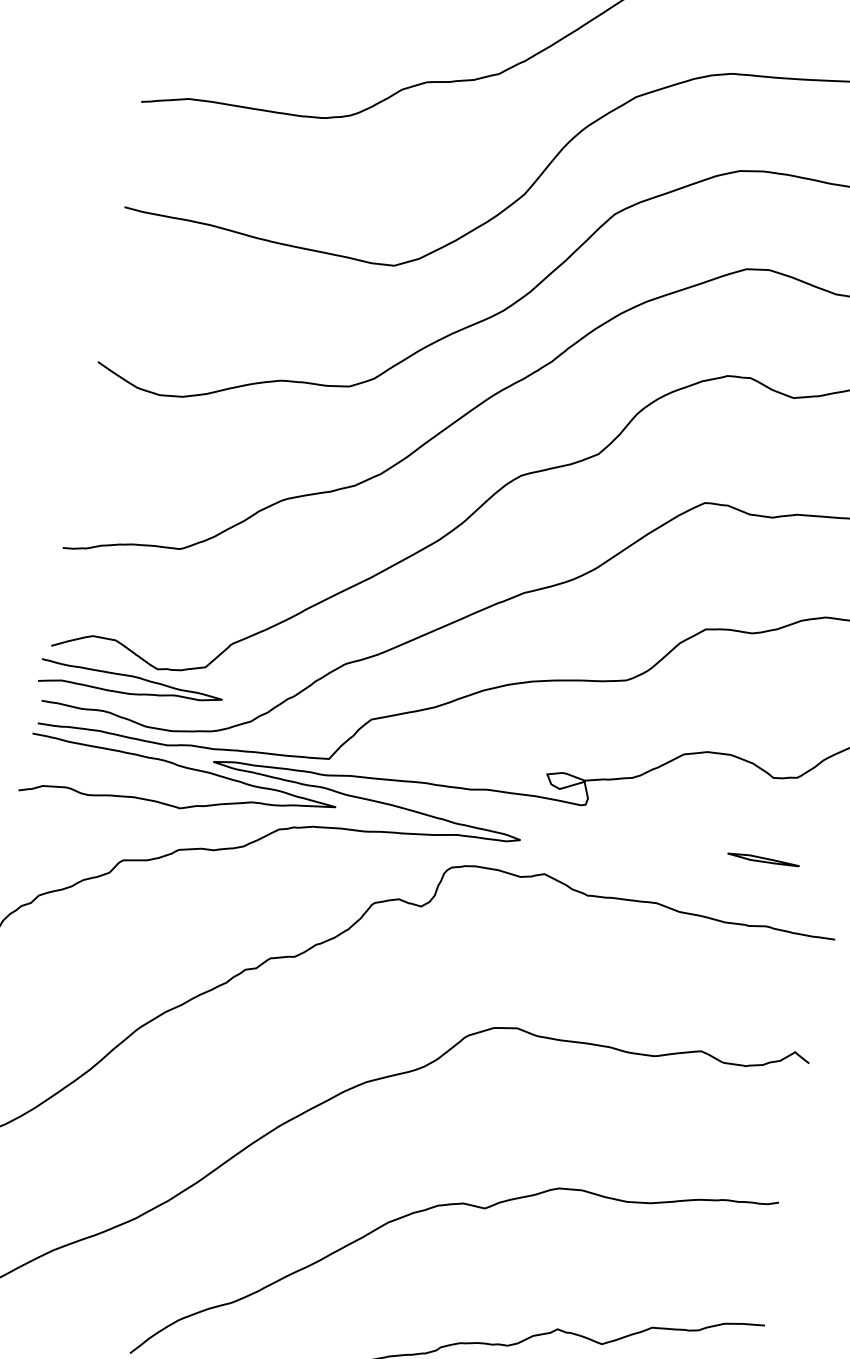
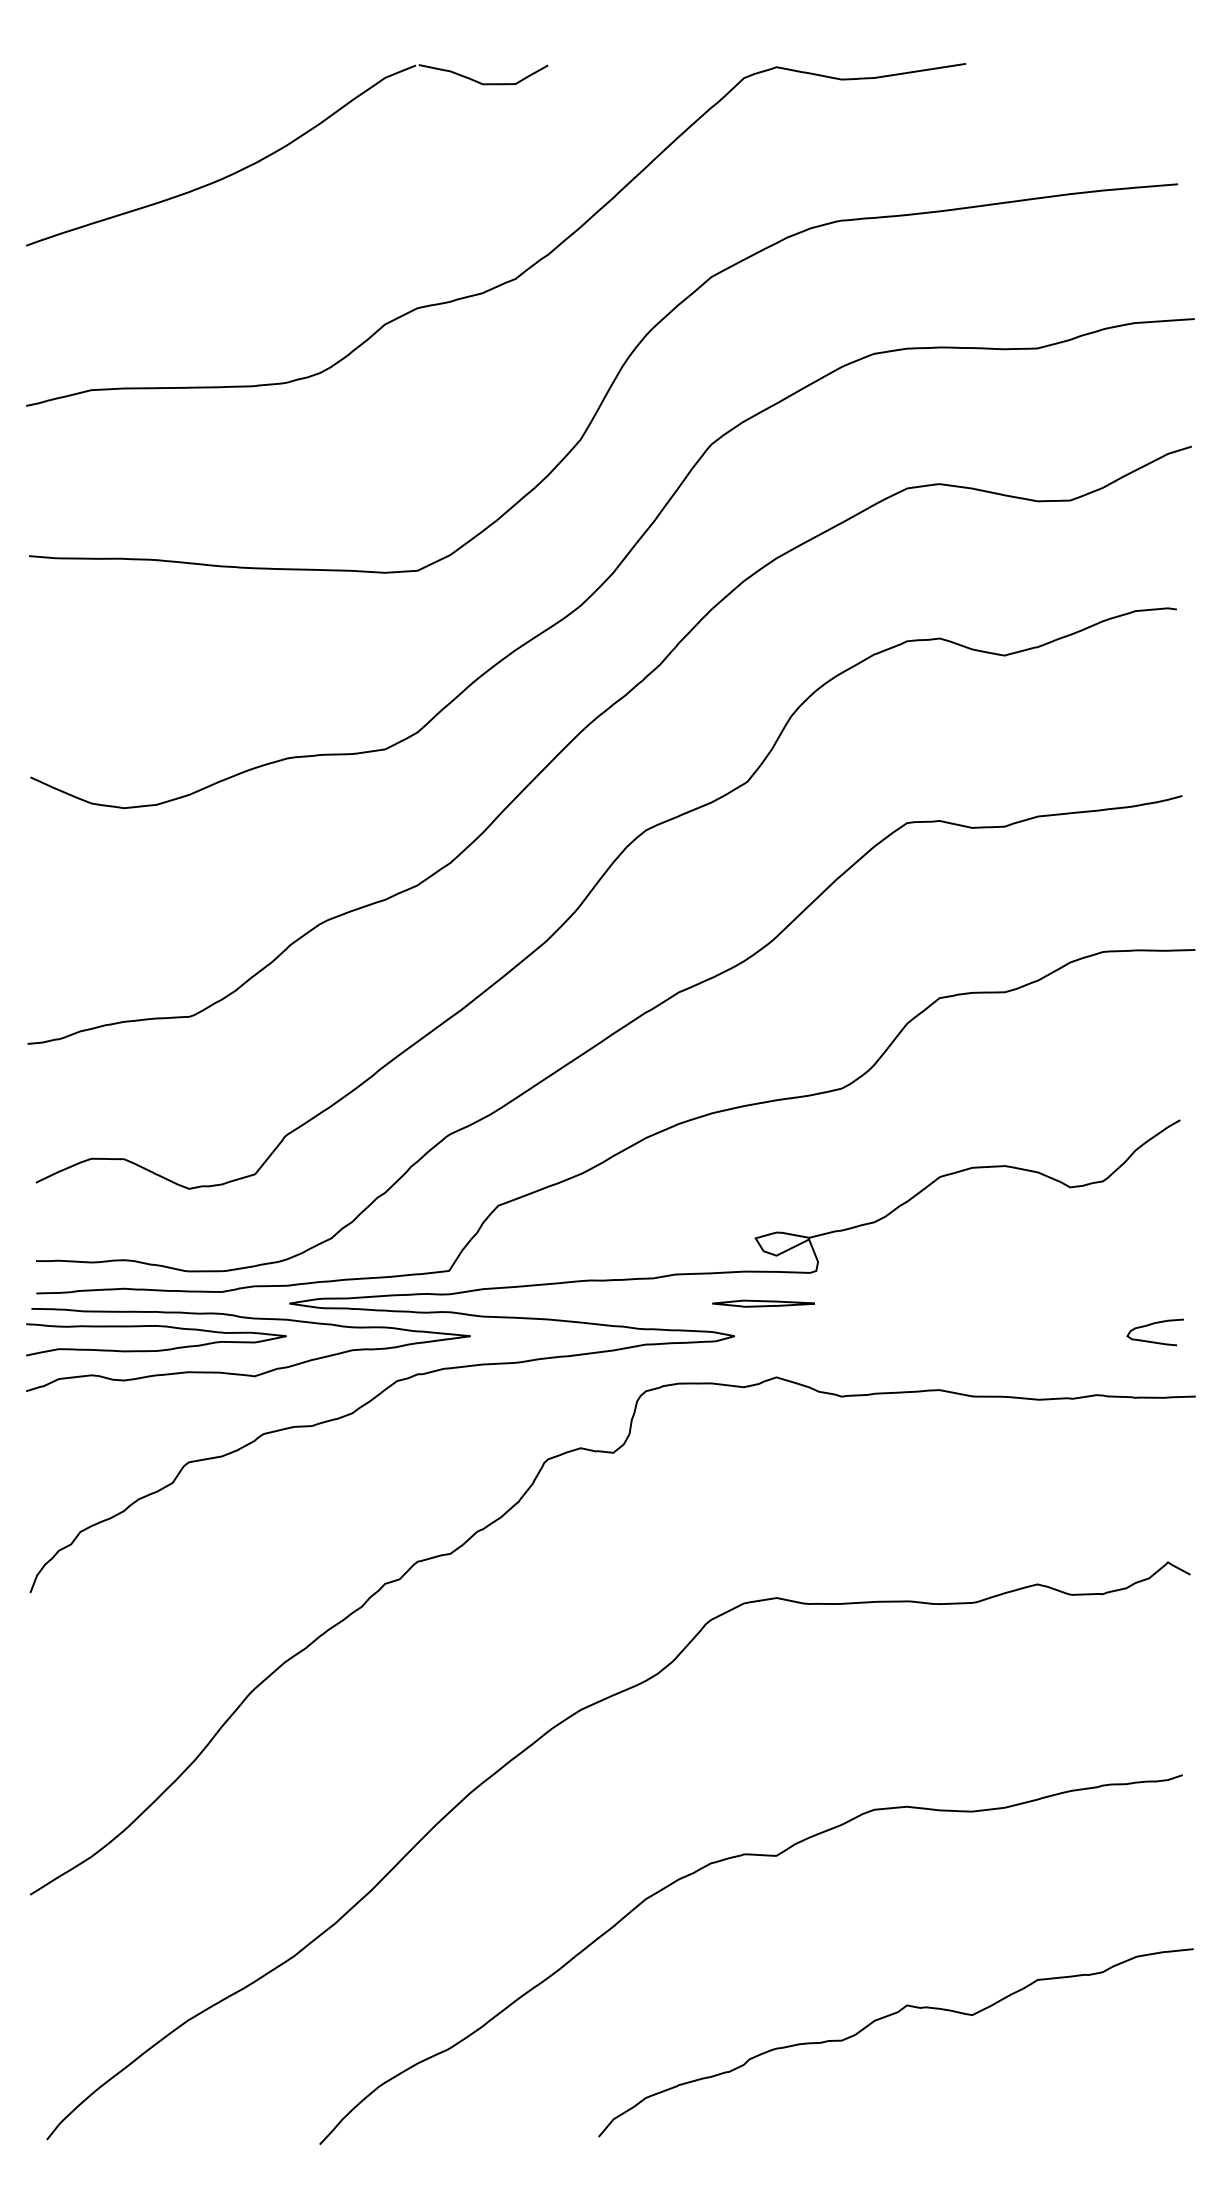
curve: (131, 693) -> (158, 1349), moved
part: (763, 859) -> (763, 1303), moved
curve: (813, 884) -> (1151, 1325), added

